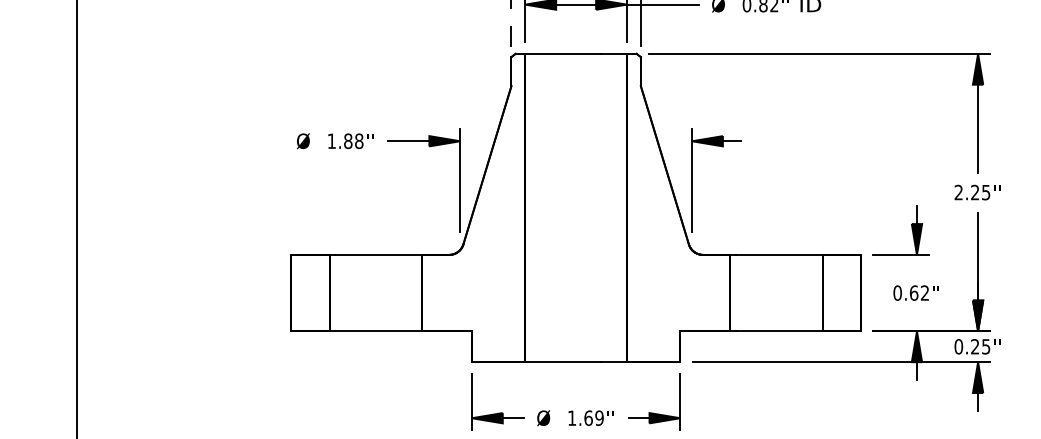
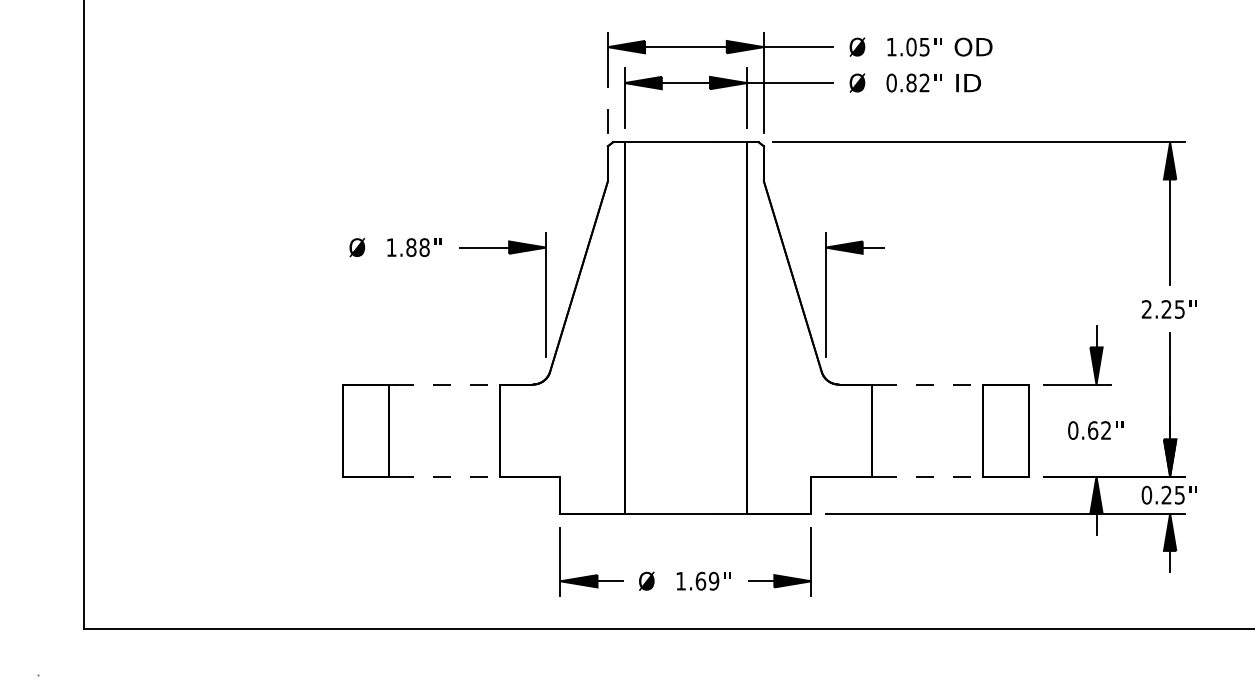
line: (379, 254) -> (448, 384), solid -> dashed
line: (780, 254) -> (931, 384), solid -> dashed
line: (379, 331) -> (448, 476), solid -> dashed
line: (780, 331) -> (931, 476), solid -> dashed

